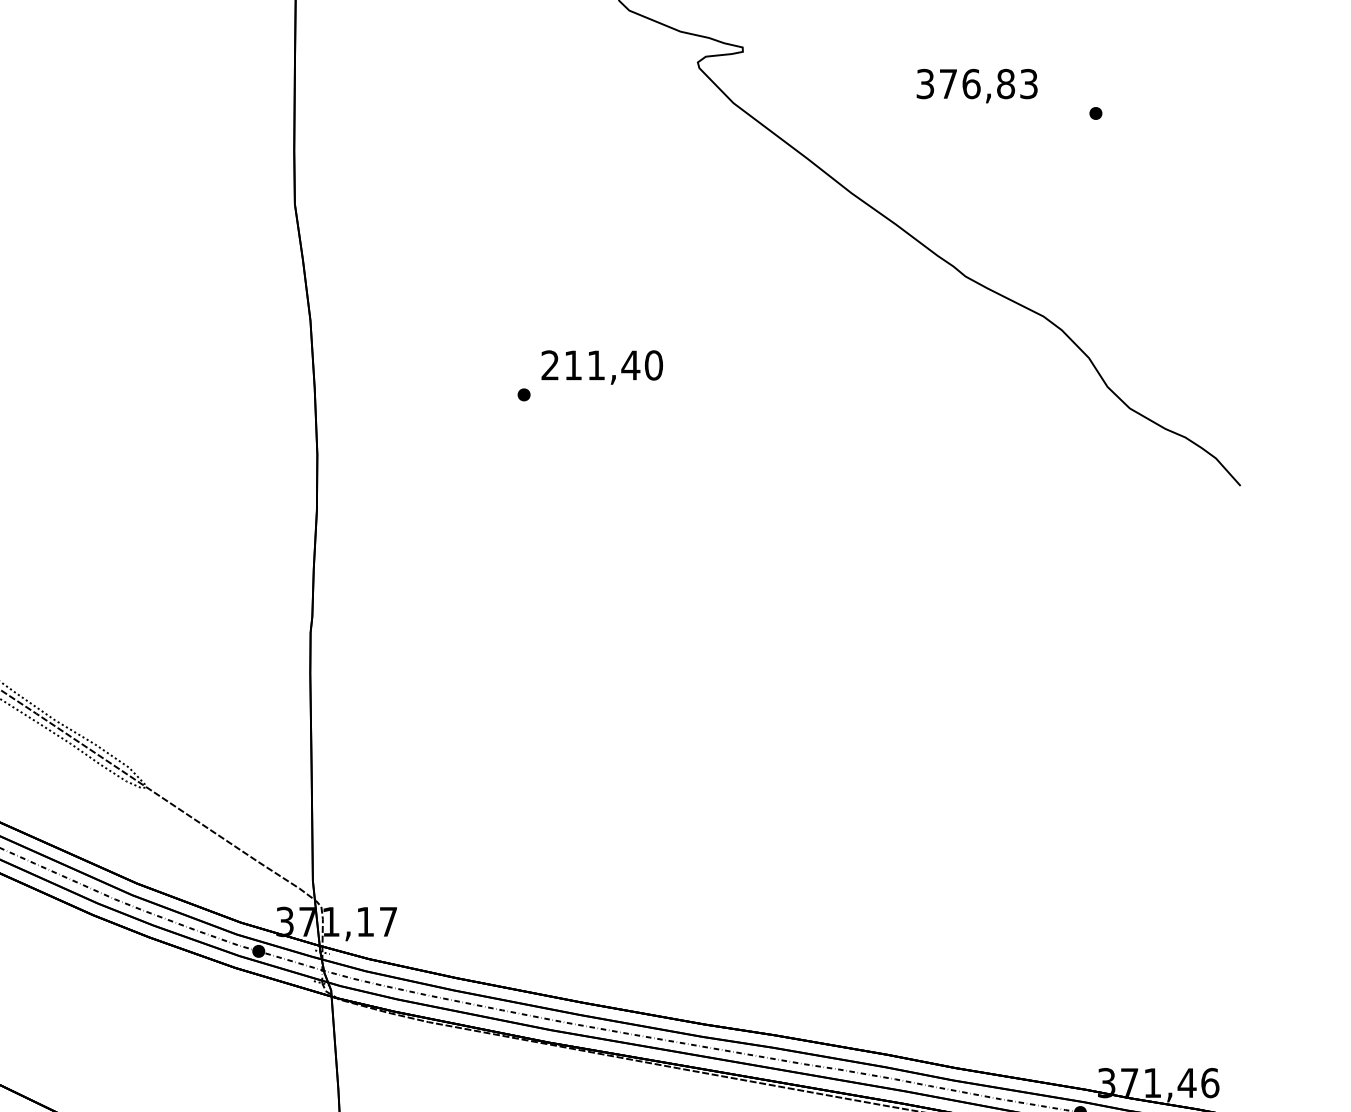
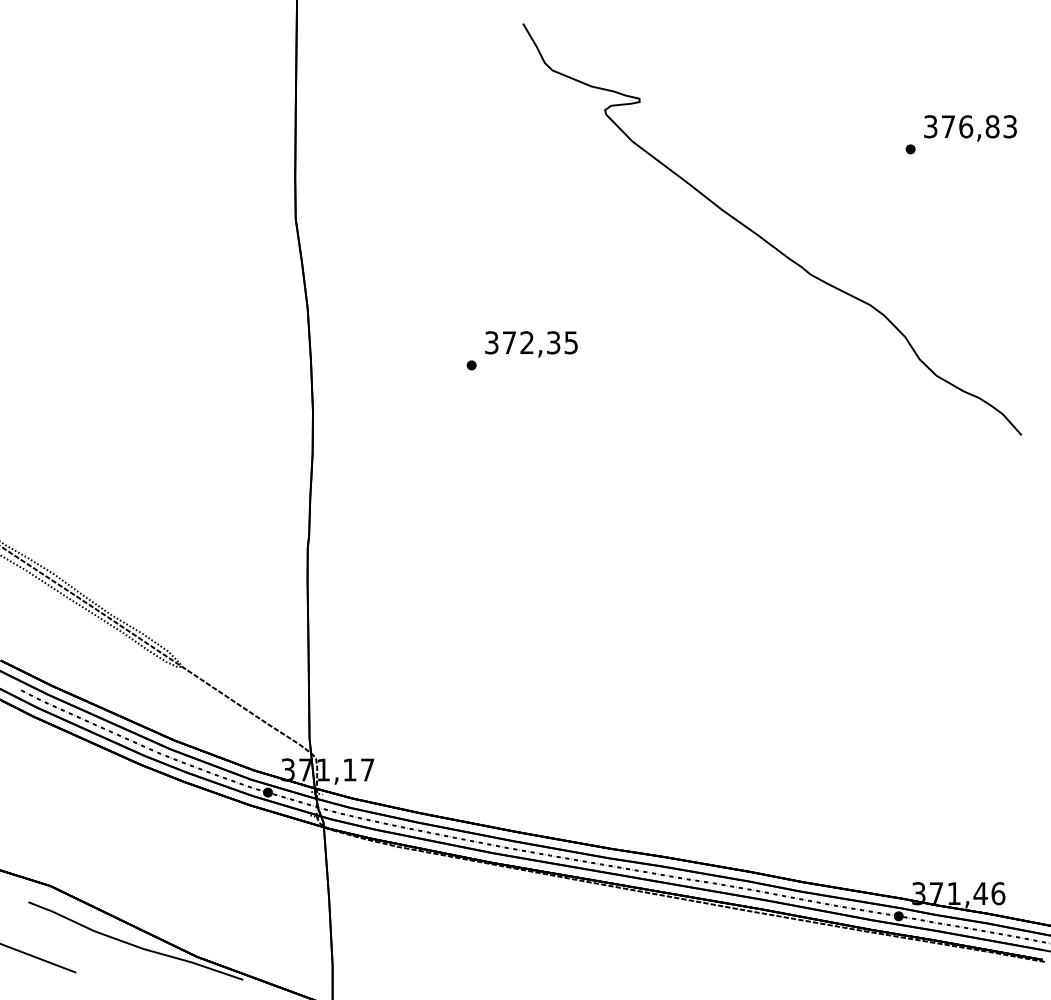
text: (977, 86) -> (970, 128), moved
text: (602, 365) -> (531, 342), 211,40 -> 372,35

